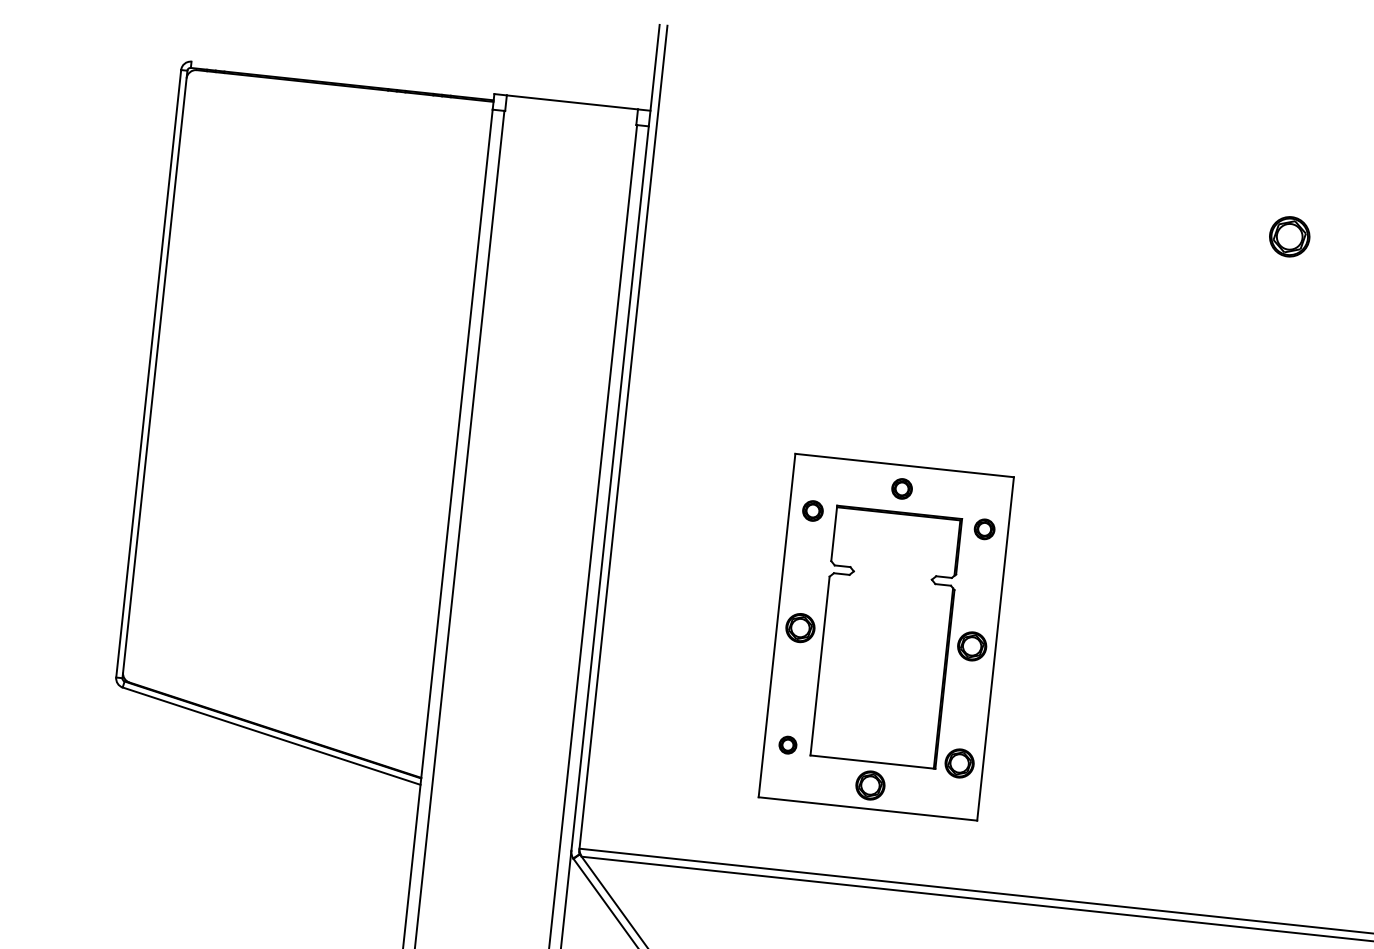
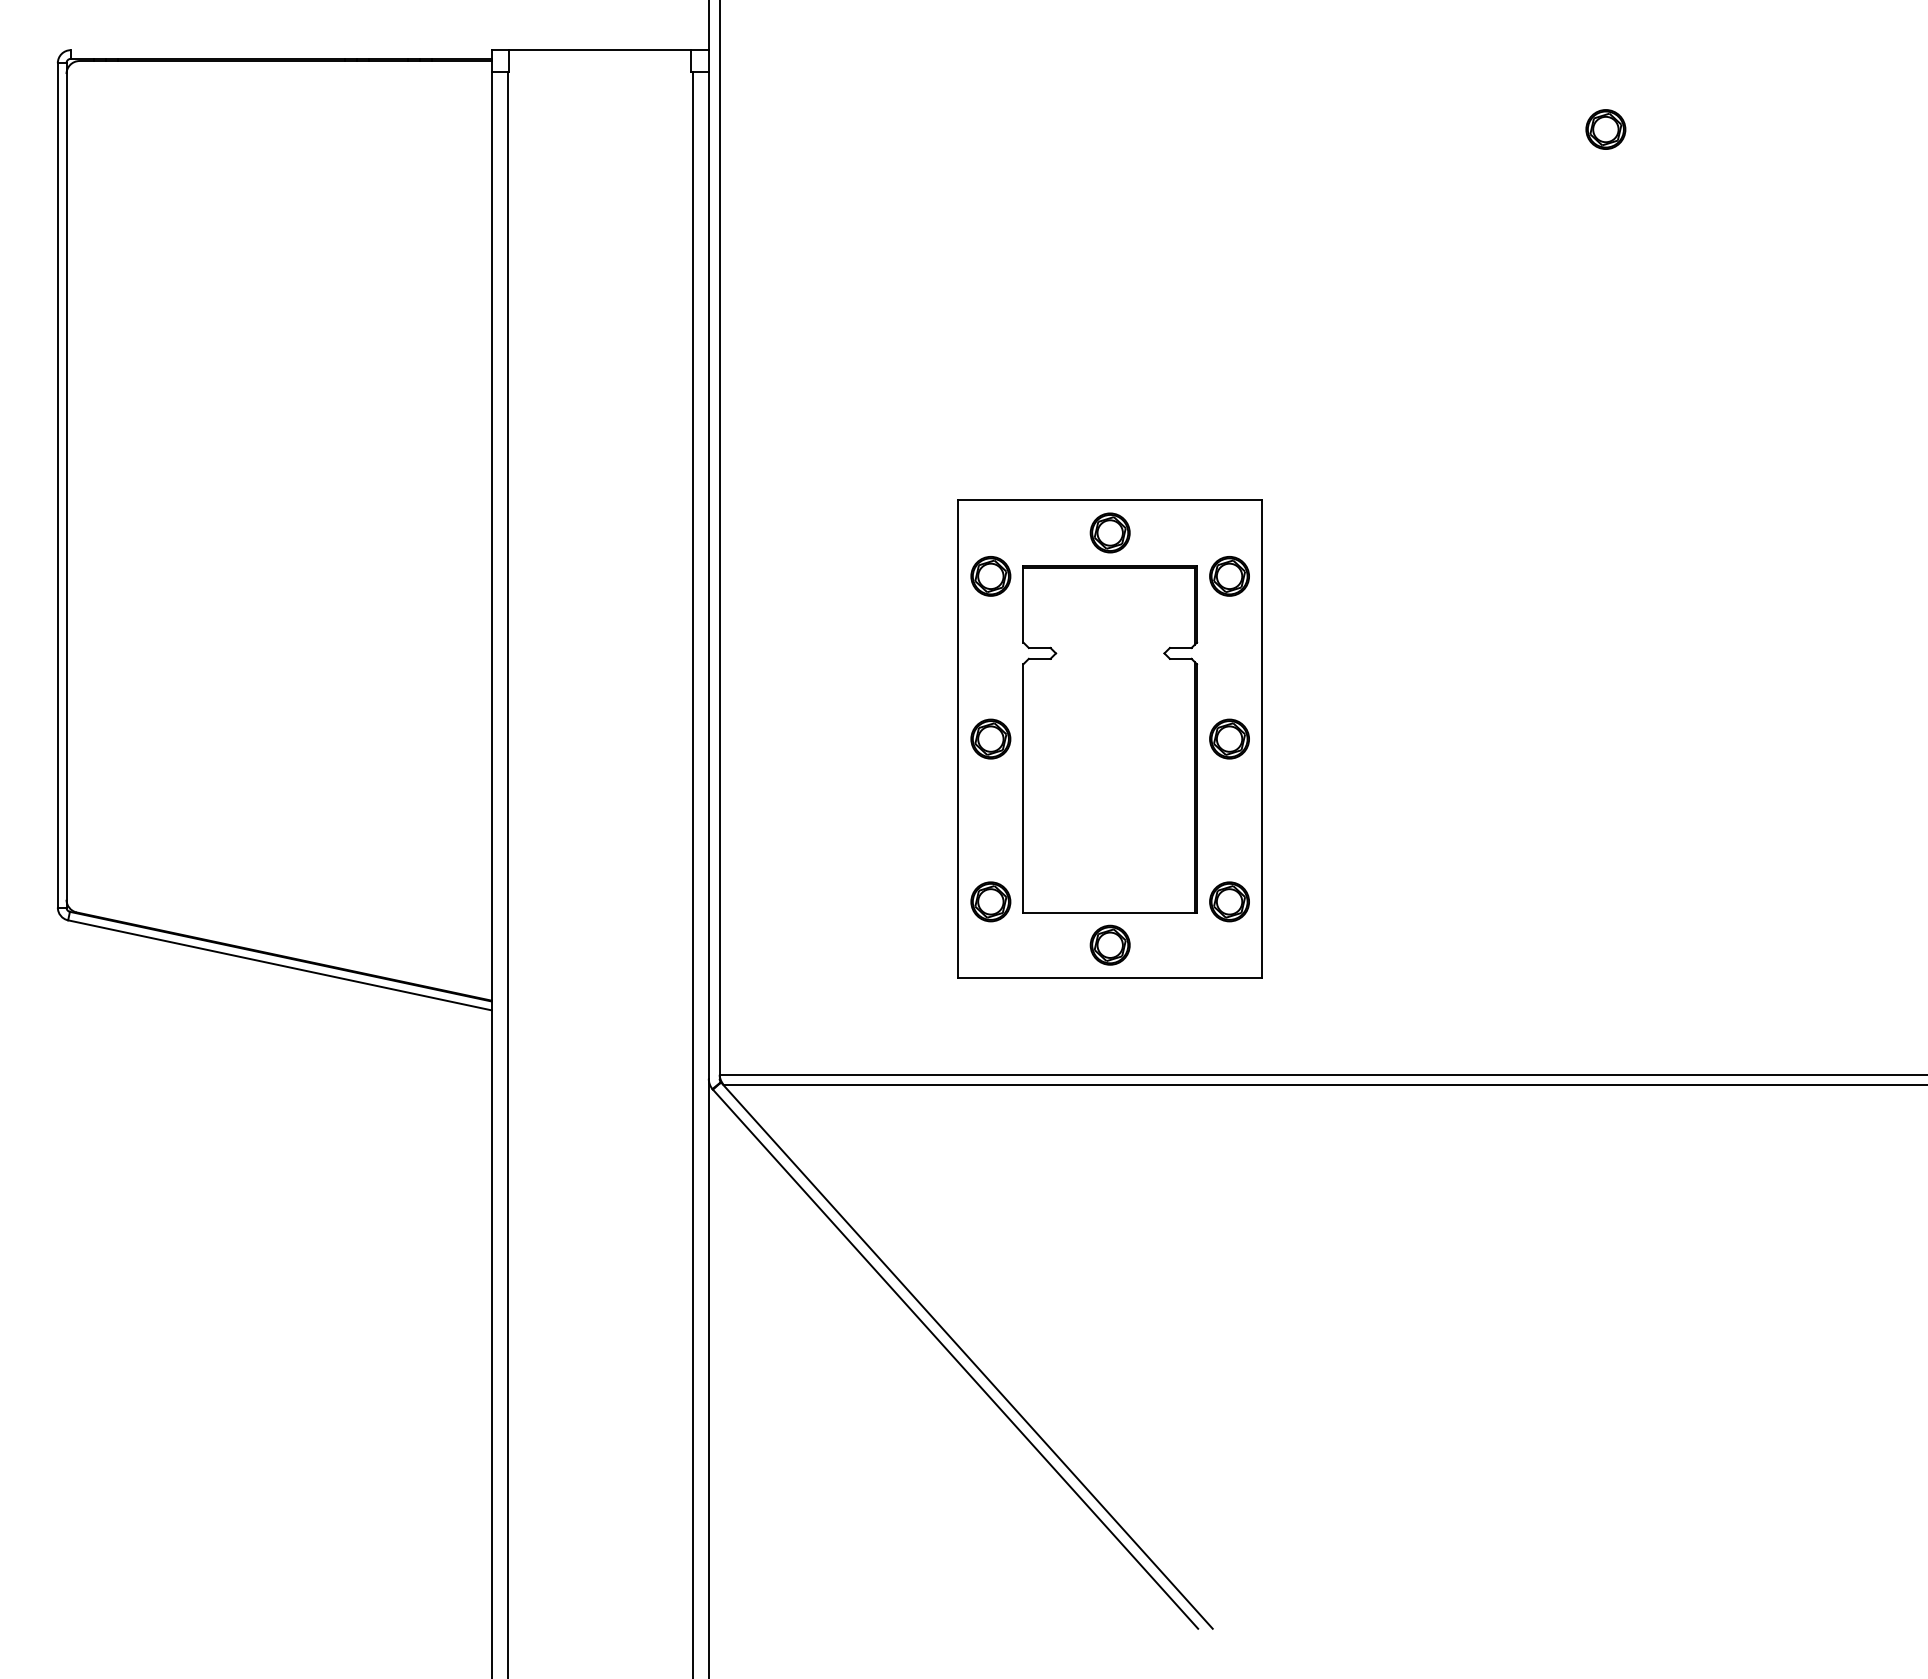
part: (1289, 236) -> (1605, 129), size x0.71
part: (901, 488) -> (1109, 532), size x1.43
part: (812, 511) -> (990, 576), size x1.43
part: (984, 529) -> (1229, 576), size x1.43
part: (787, 744) -> (990, 901), size x1.67

